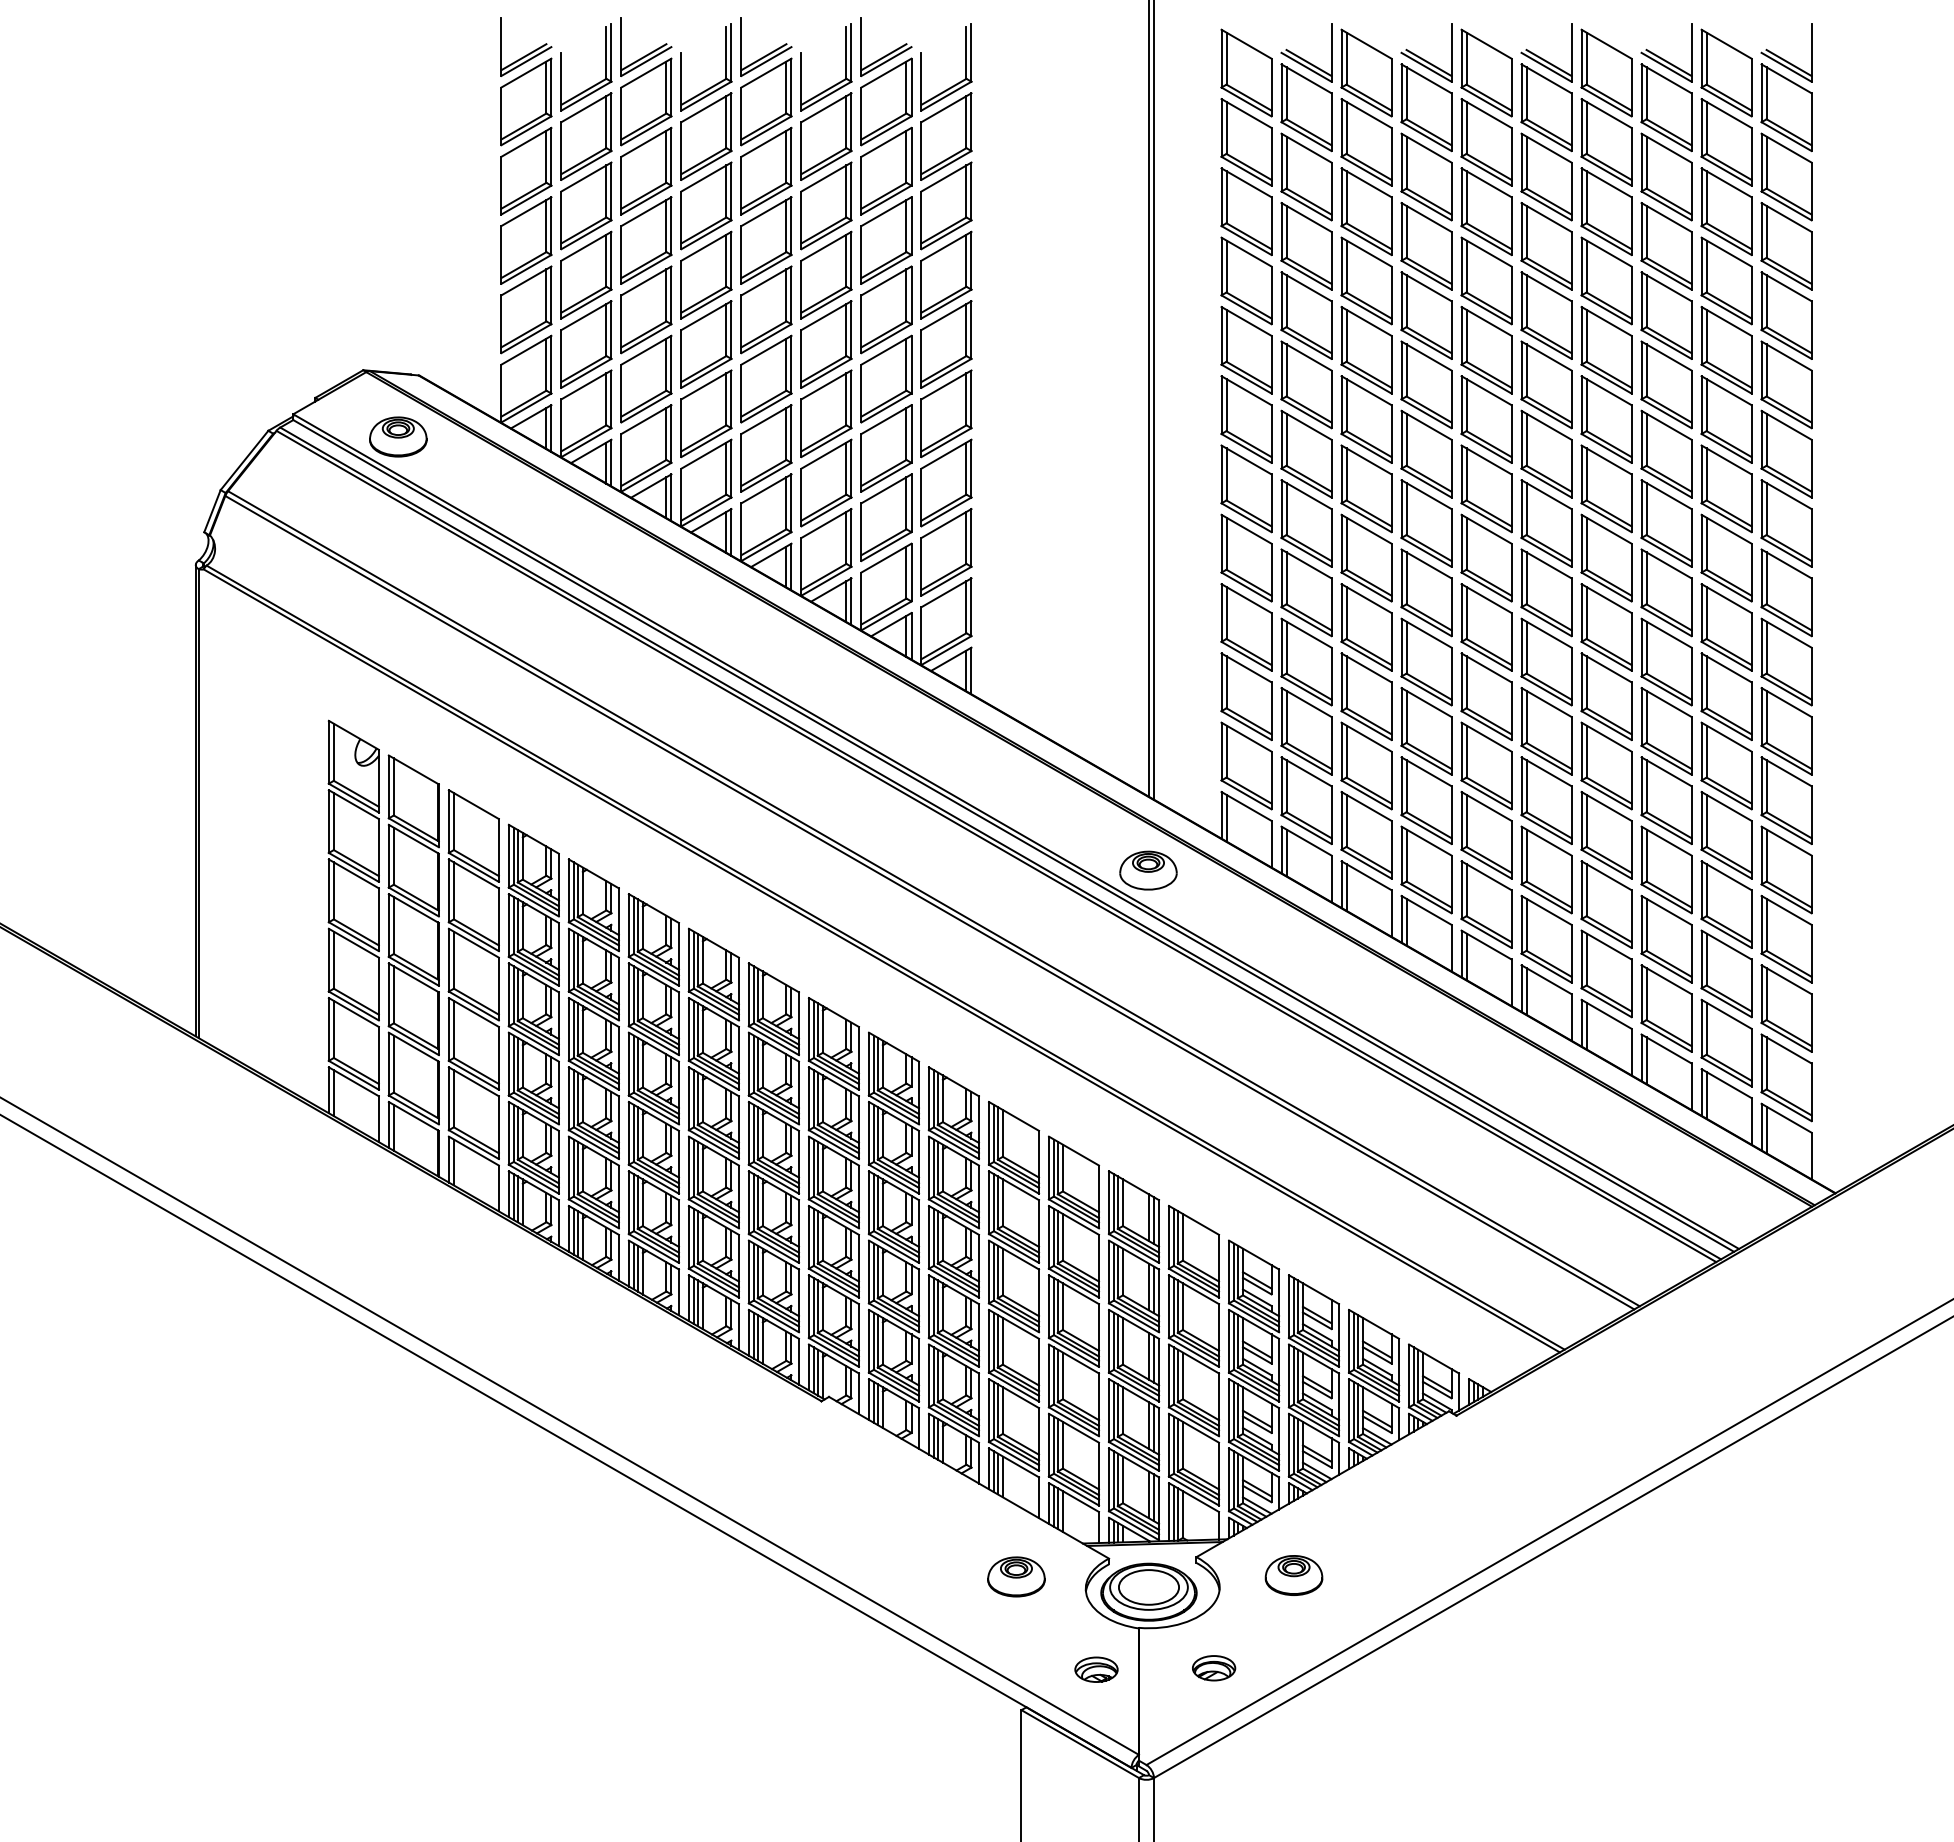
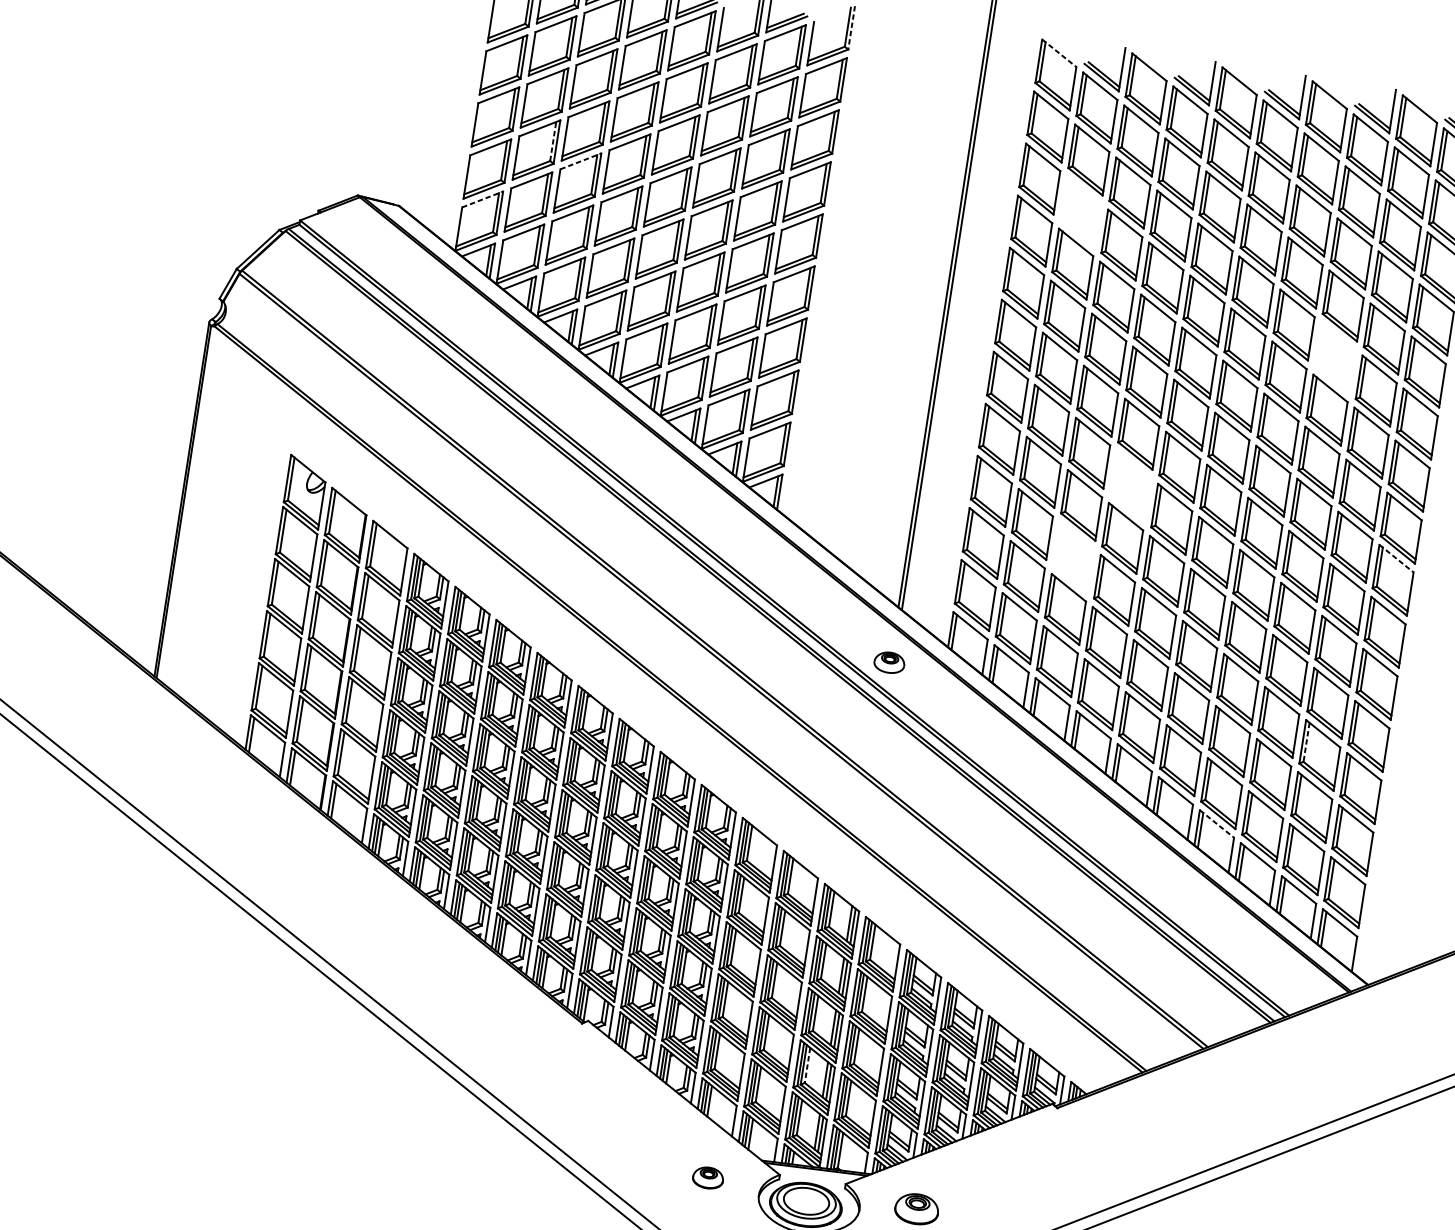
line: (1246, 44) -> (1059, 53), solid -> dashed
line: (971, 52) -> (851, 27), solid -> dashed
part: (1306, 246) -> (1080, 212), removed
line: (606, 260) -> (553, 141), solid -> dashed
line: (646, 280) -> (581, 161), solid -> dashed
line: (526, 350) -> (482, 199), solid -> dashed
part: (1666, 384) -> (1335, 357), removed
part: (398, 436) -> (376, 249), removed
part: (1426, 592) -> (1130, 486), removed
line: (1786, 633) -> (1396, 558), solid -> dashed
part: (1366, 696) -> (1073, 557), removed
part: (1148, 870) -> (889, 662), size x0.7
line: (1706, 890) -> (1306, 742), solid -> dashed
line: (1606, 1014) -> (1216, 824), solid -> dashed
line: (1122, 1411) -> (807, 1066), solid -> dashed
part: (1016, 1576) -> (708, 1177), size x0.7

